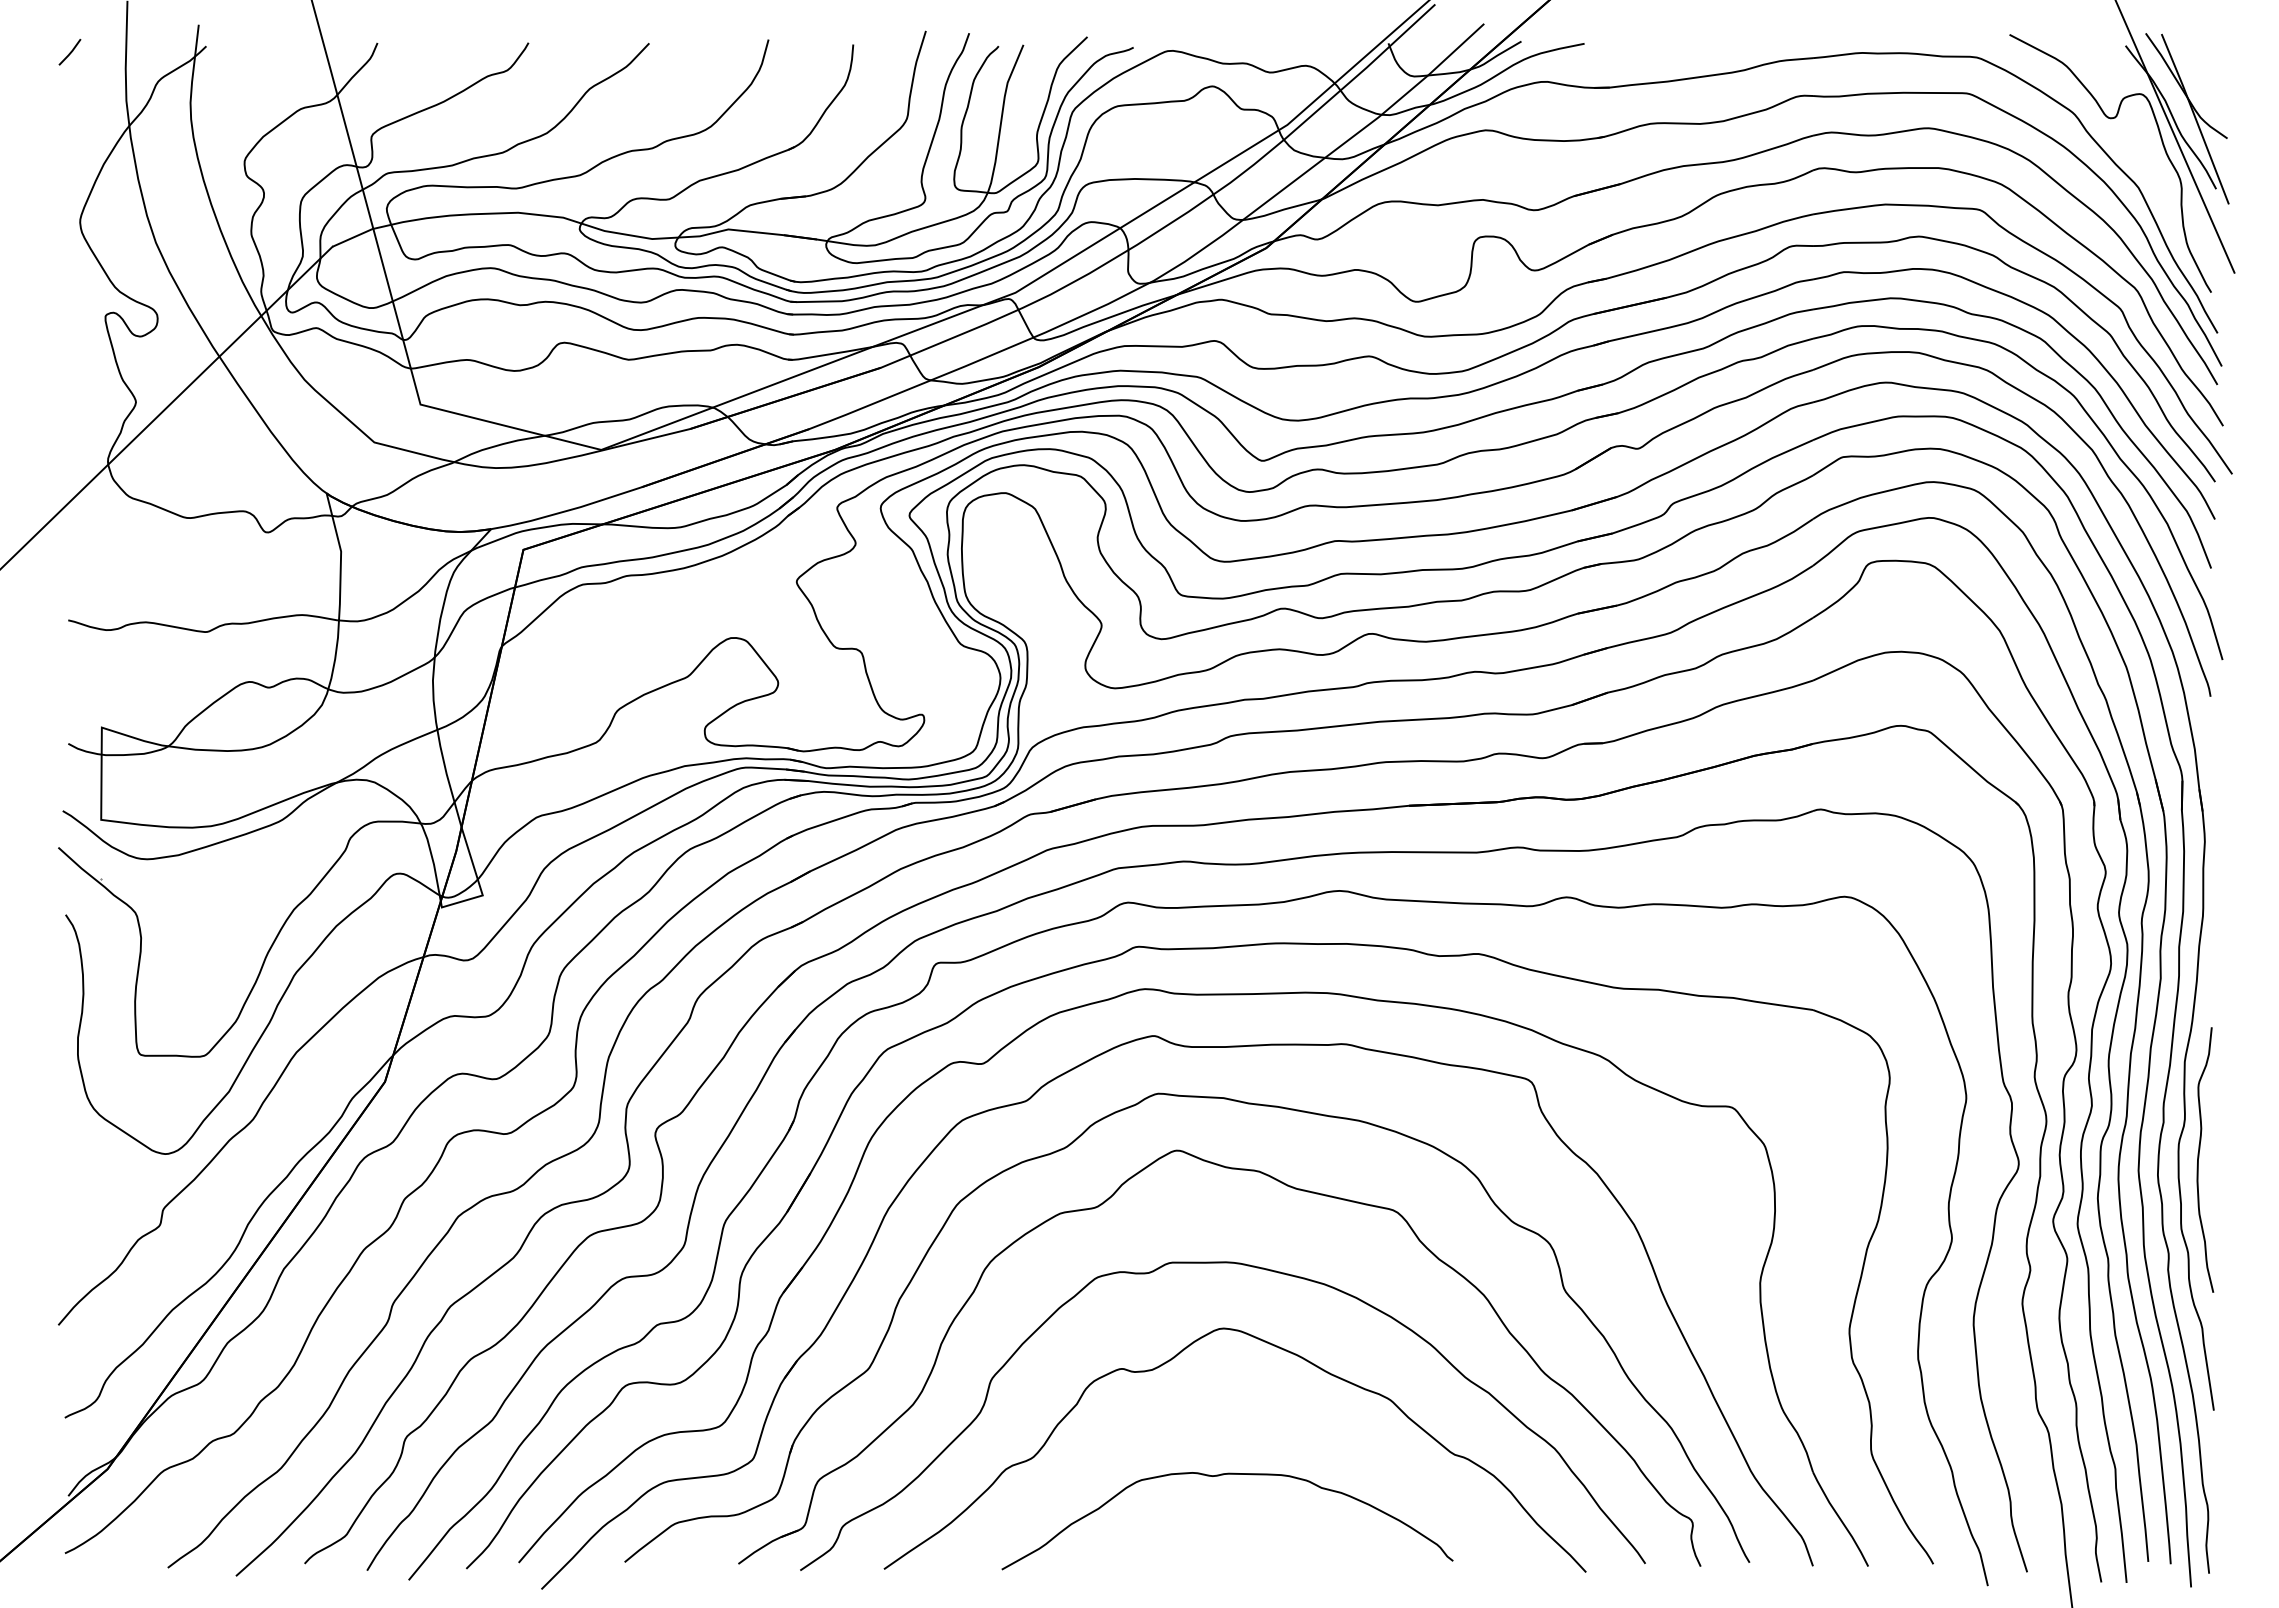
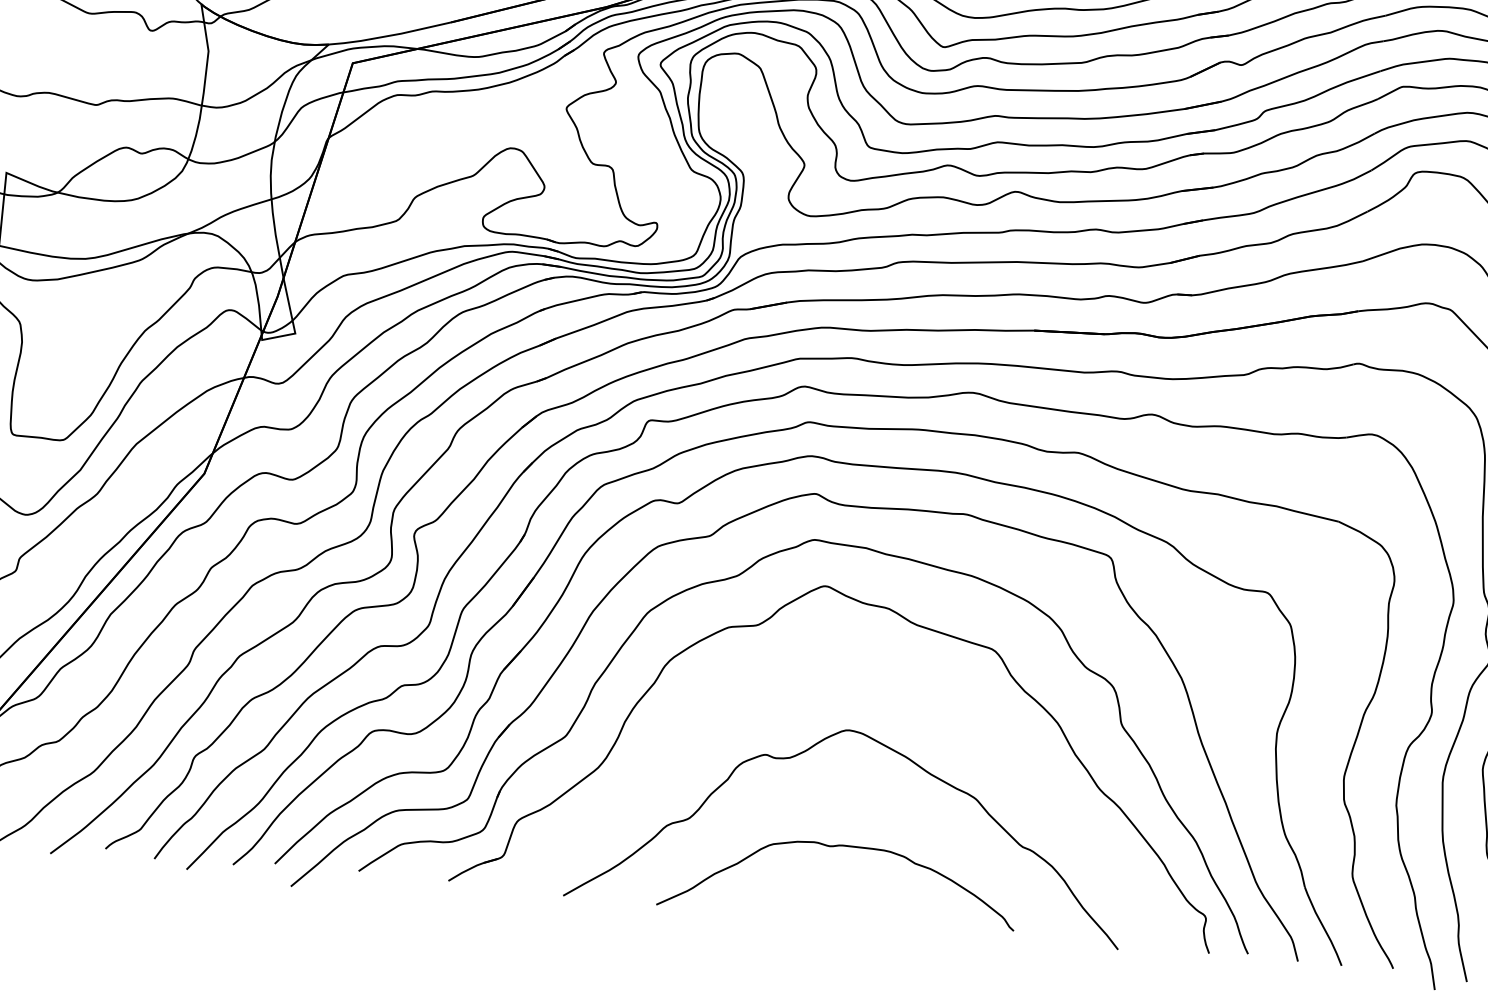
curve: (1256, 1268) -> (879, 685), removed

